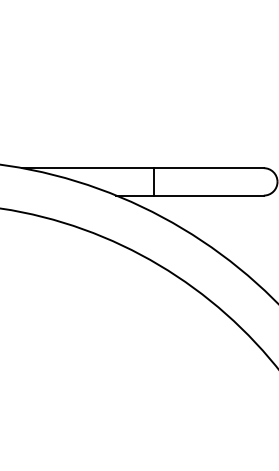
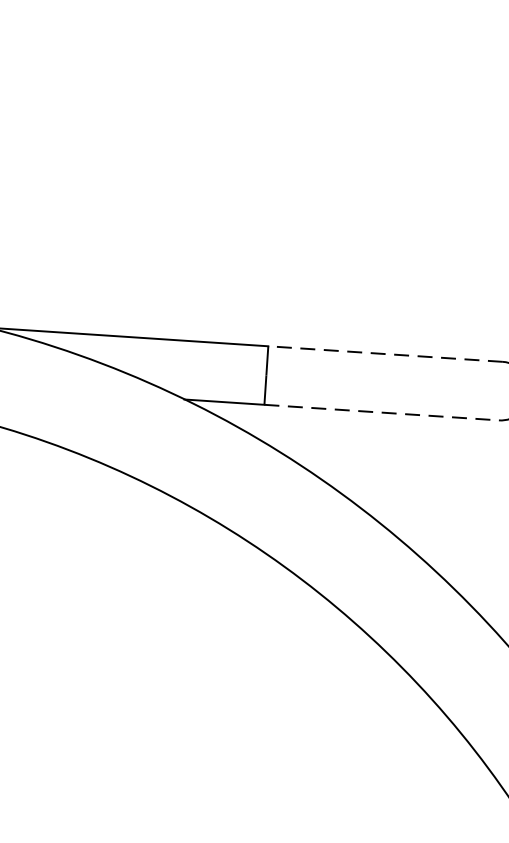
line: (208, 168) -> (384, 354), solid -> dashed
line: (209, 195) -> (383, 412), solid -> dashed

